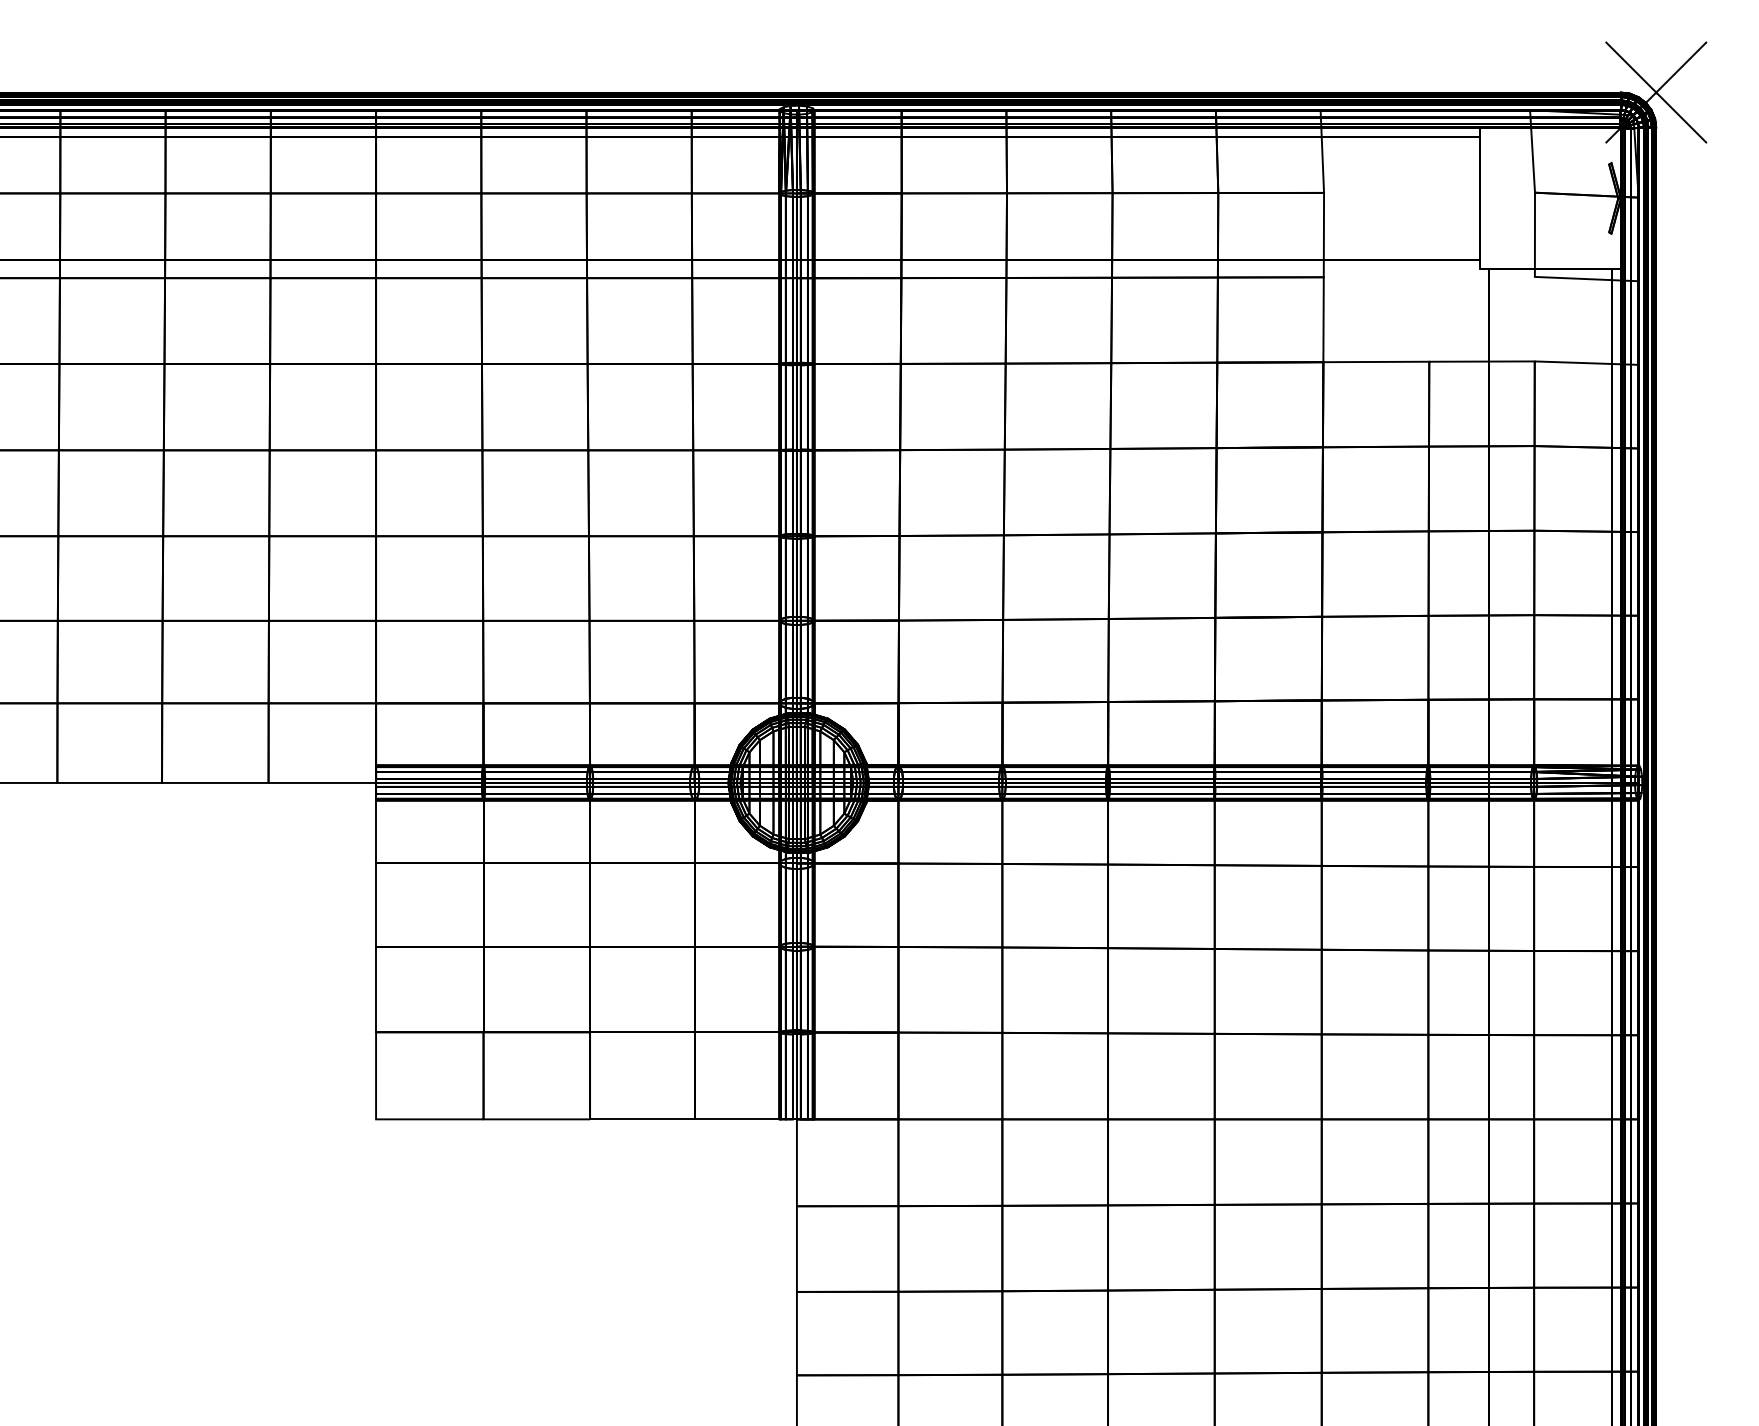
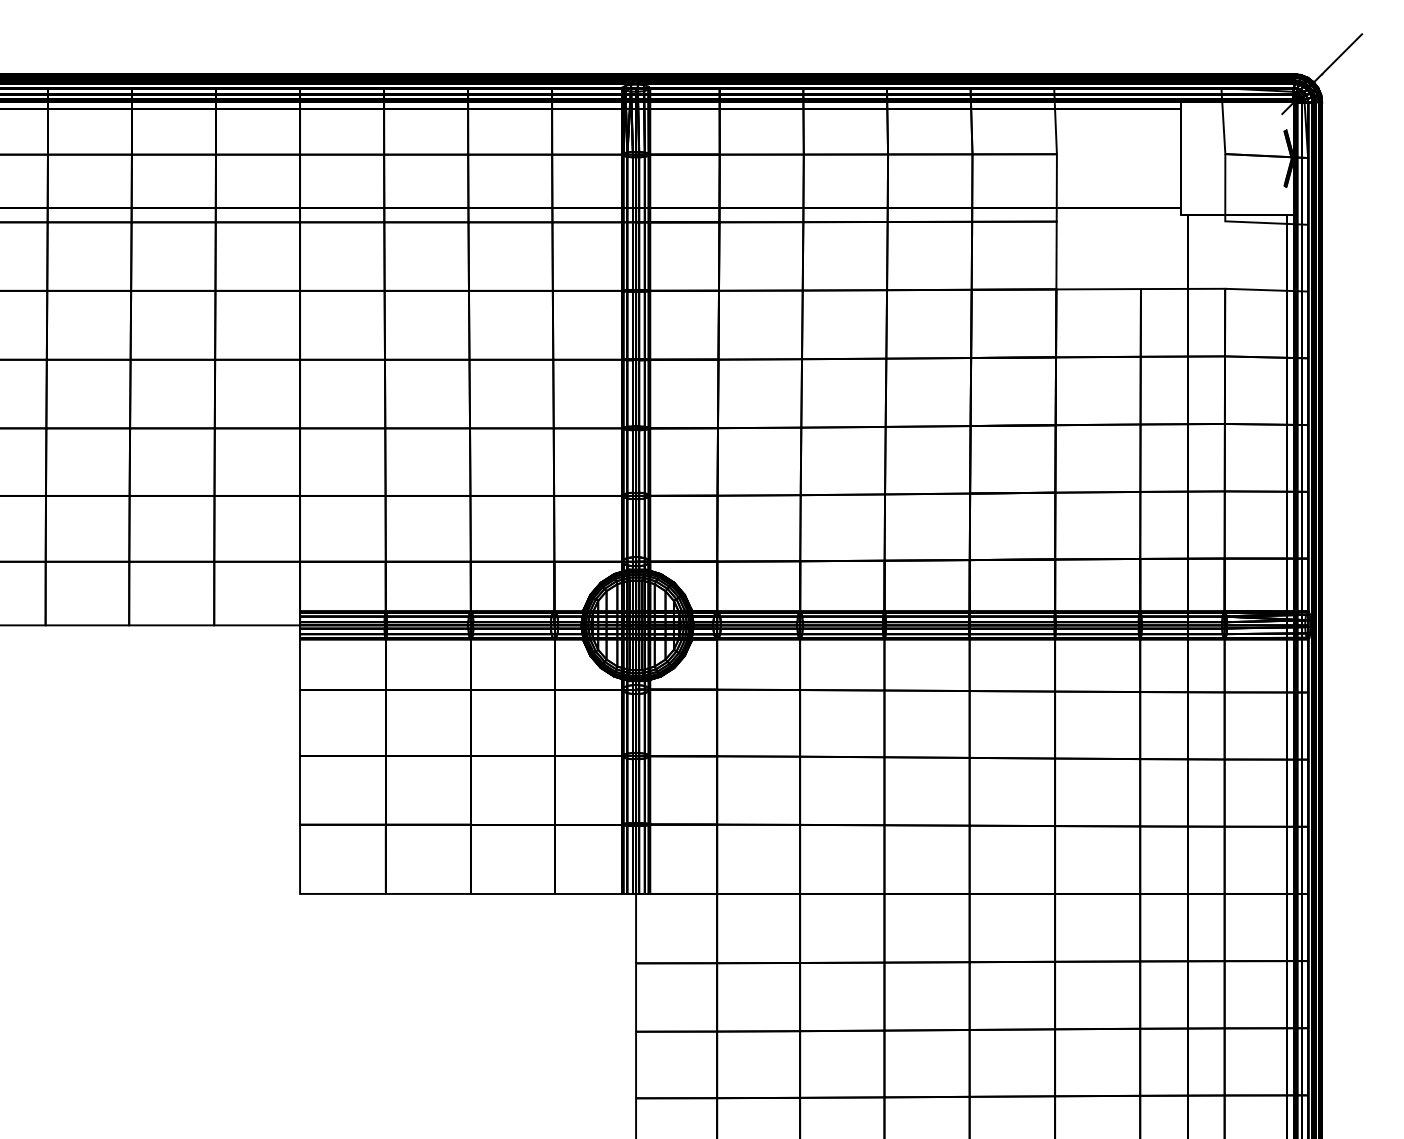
line: (1656, 92) -> (1322, 74), removed

